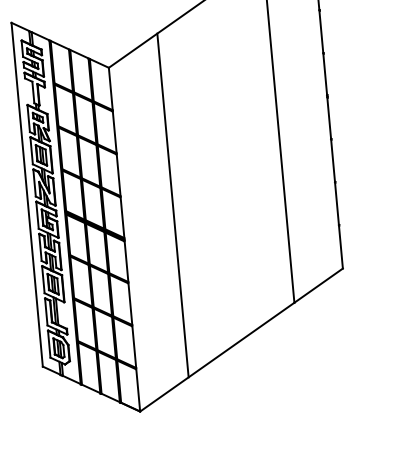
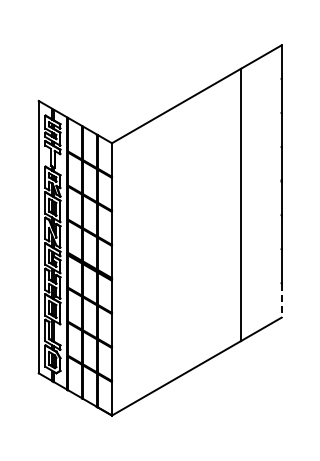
line: (172, 204) -> (152, 255), removed
line: (340, 246) -> (281, 300), solid -> dashed

